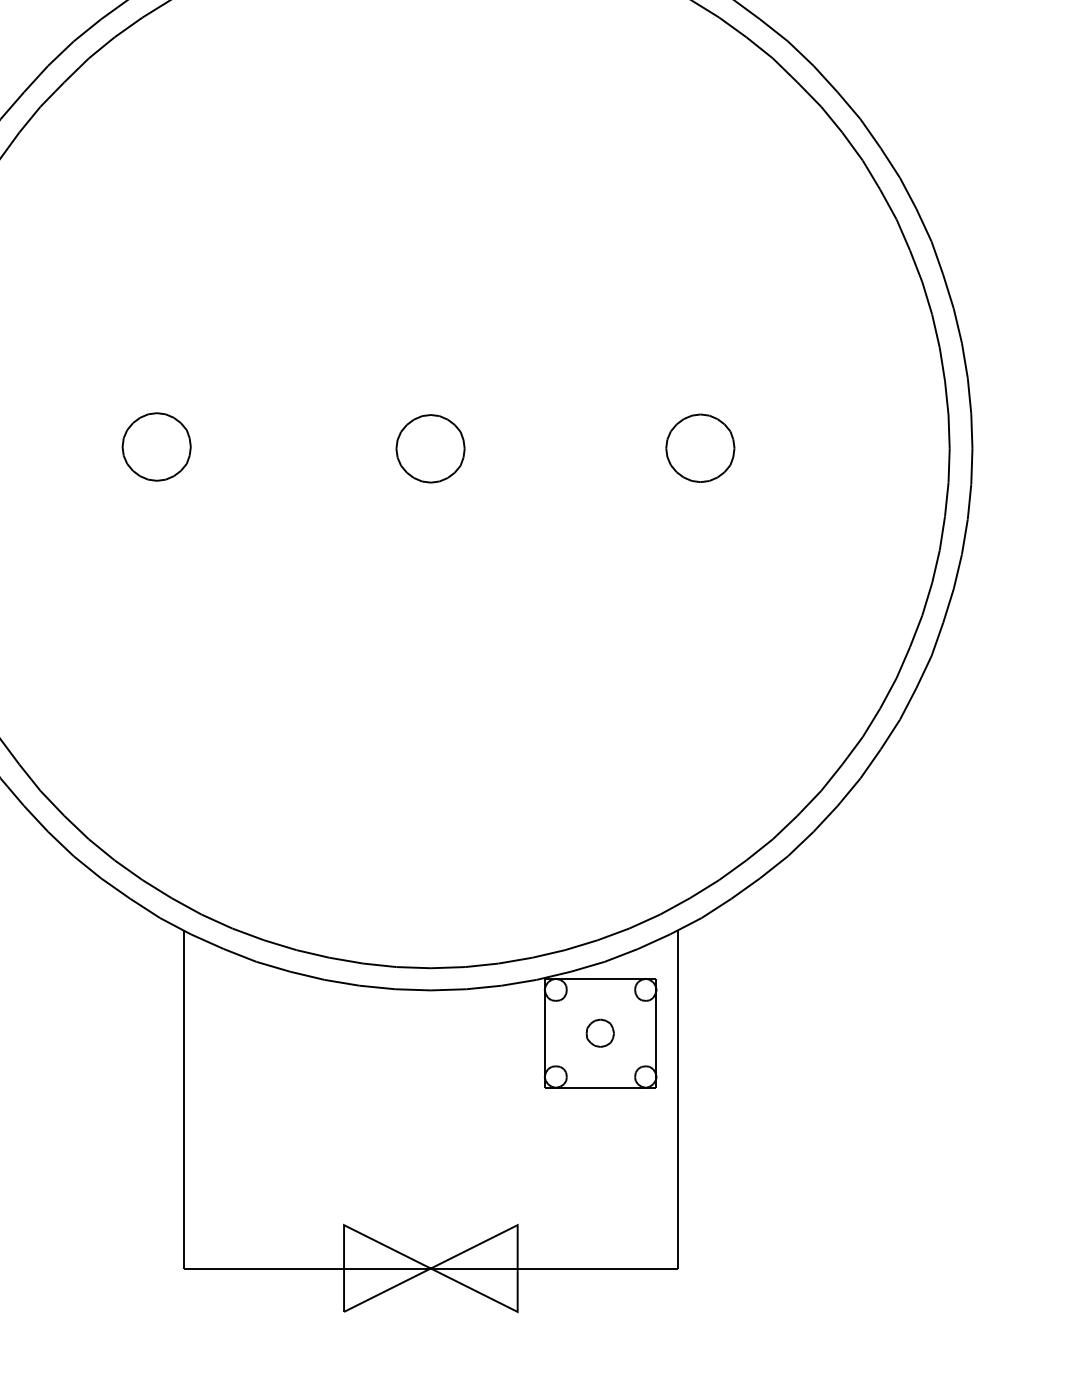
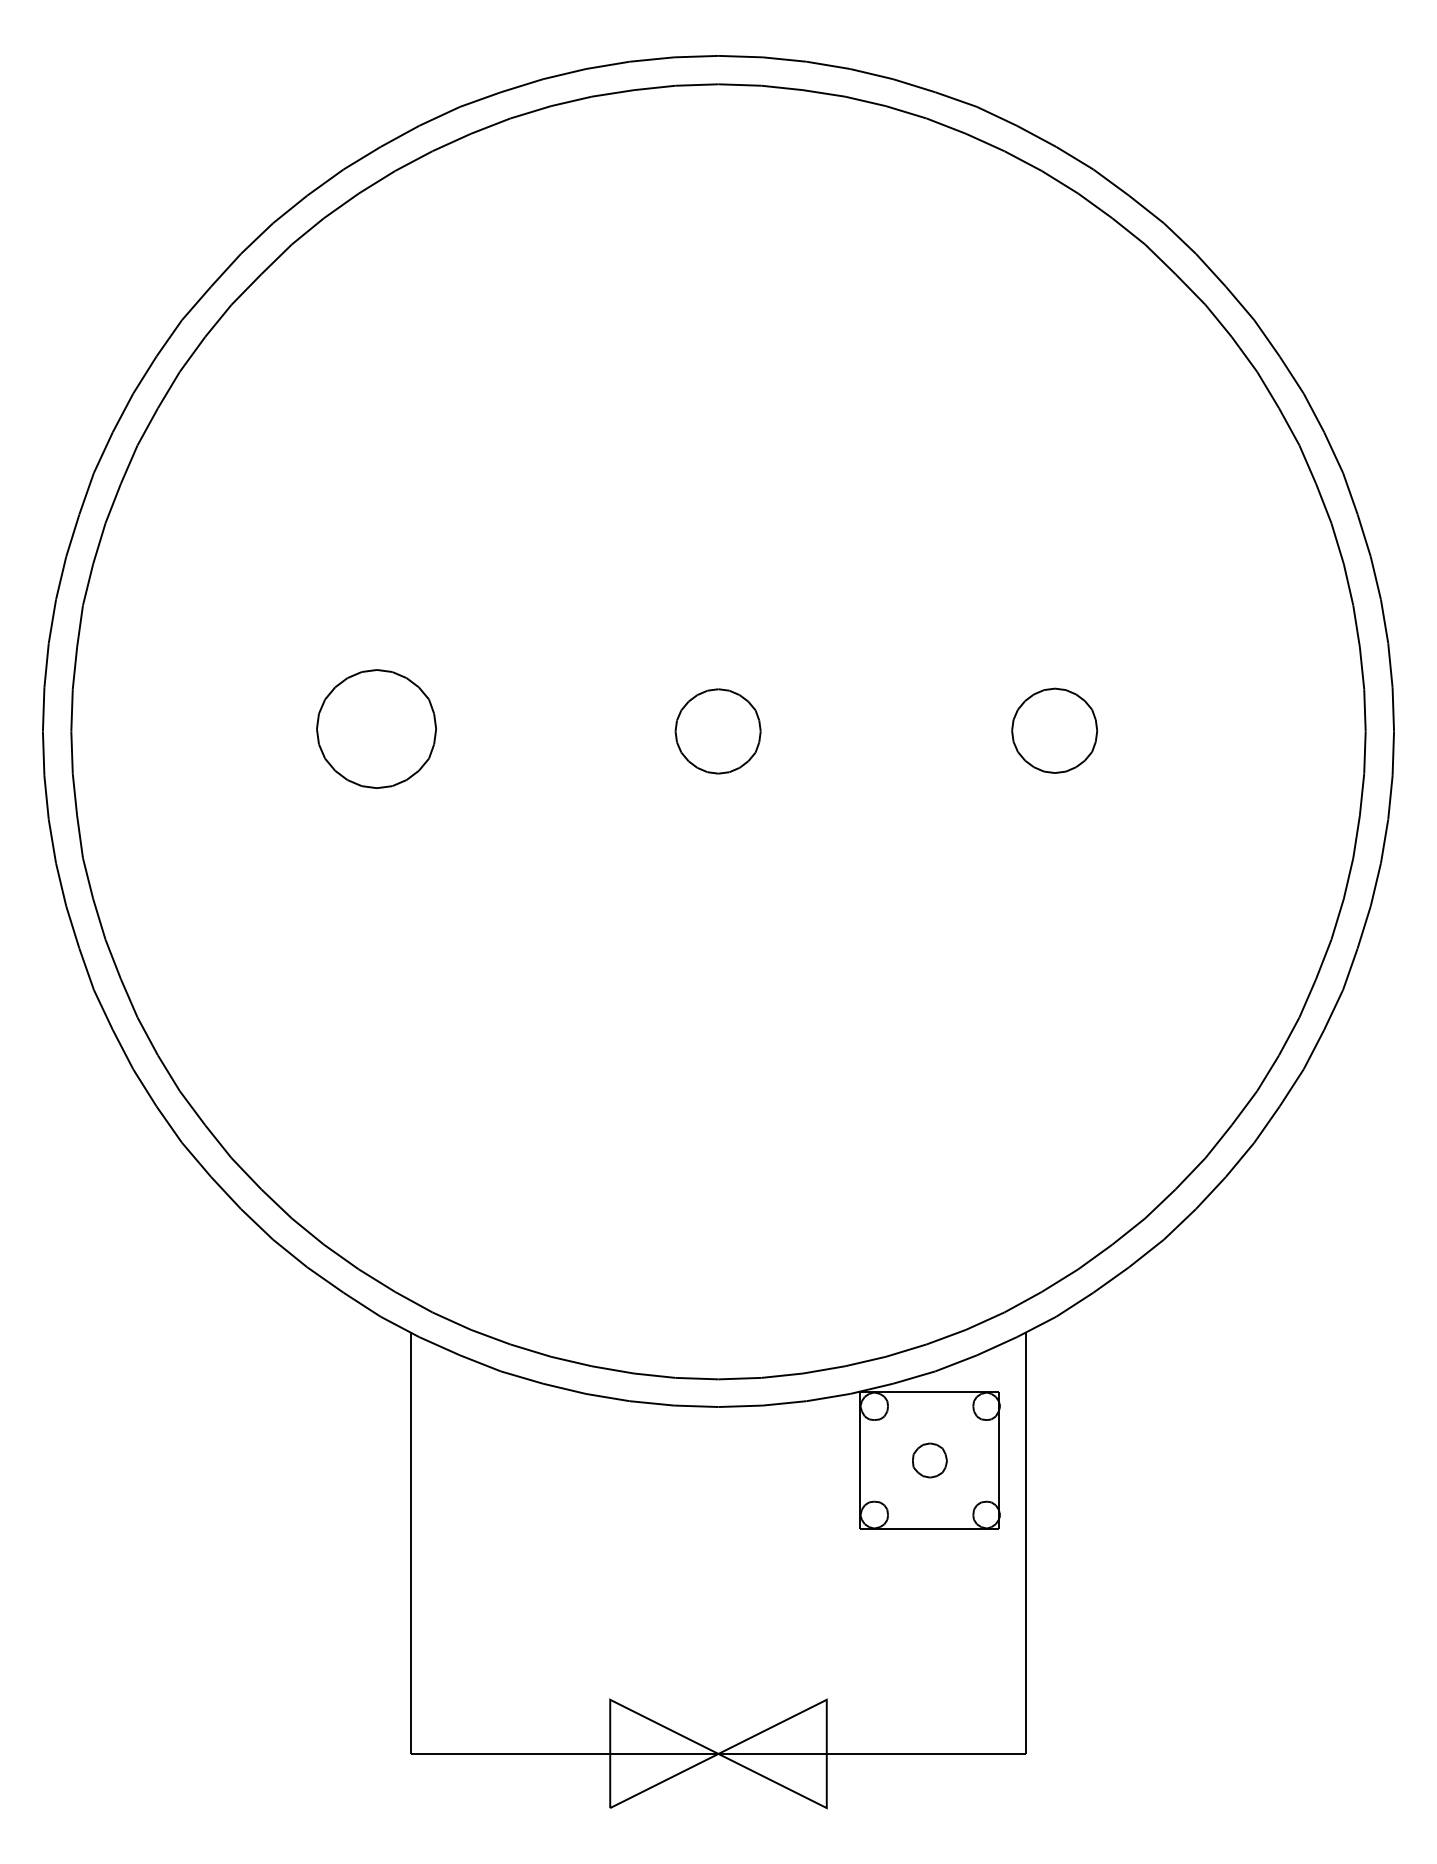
part: (156, 447) -> (376, 729), size x1.4

